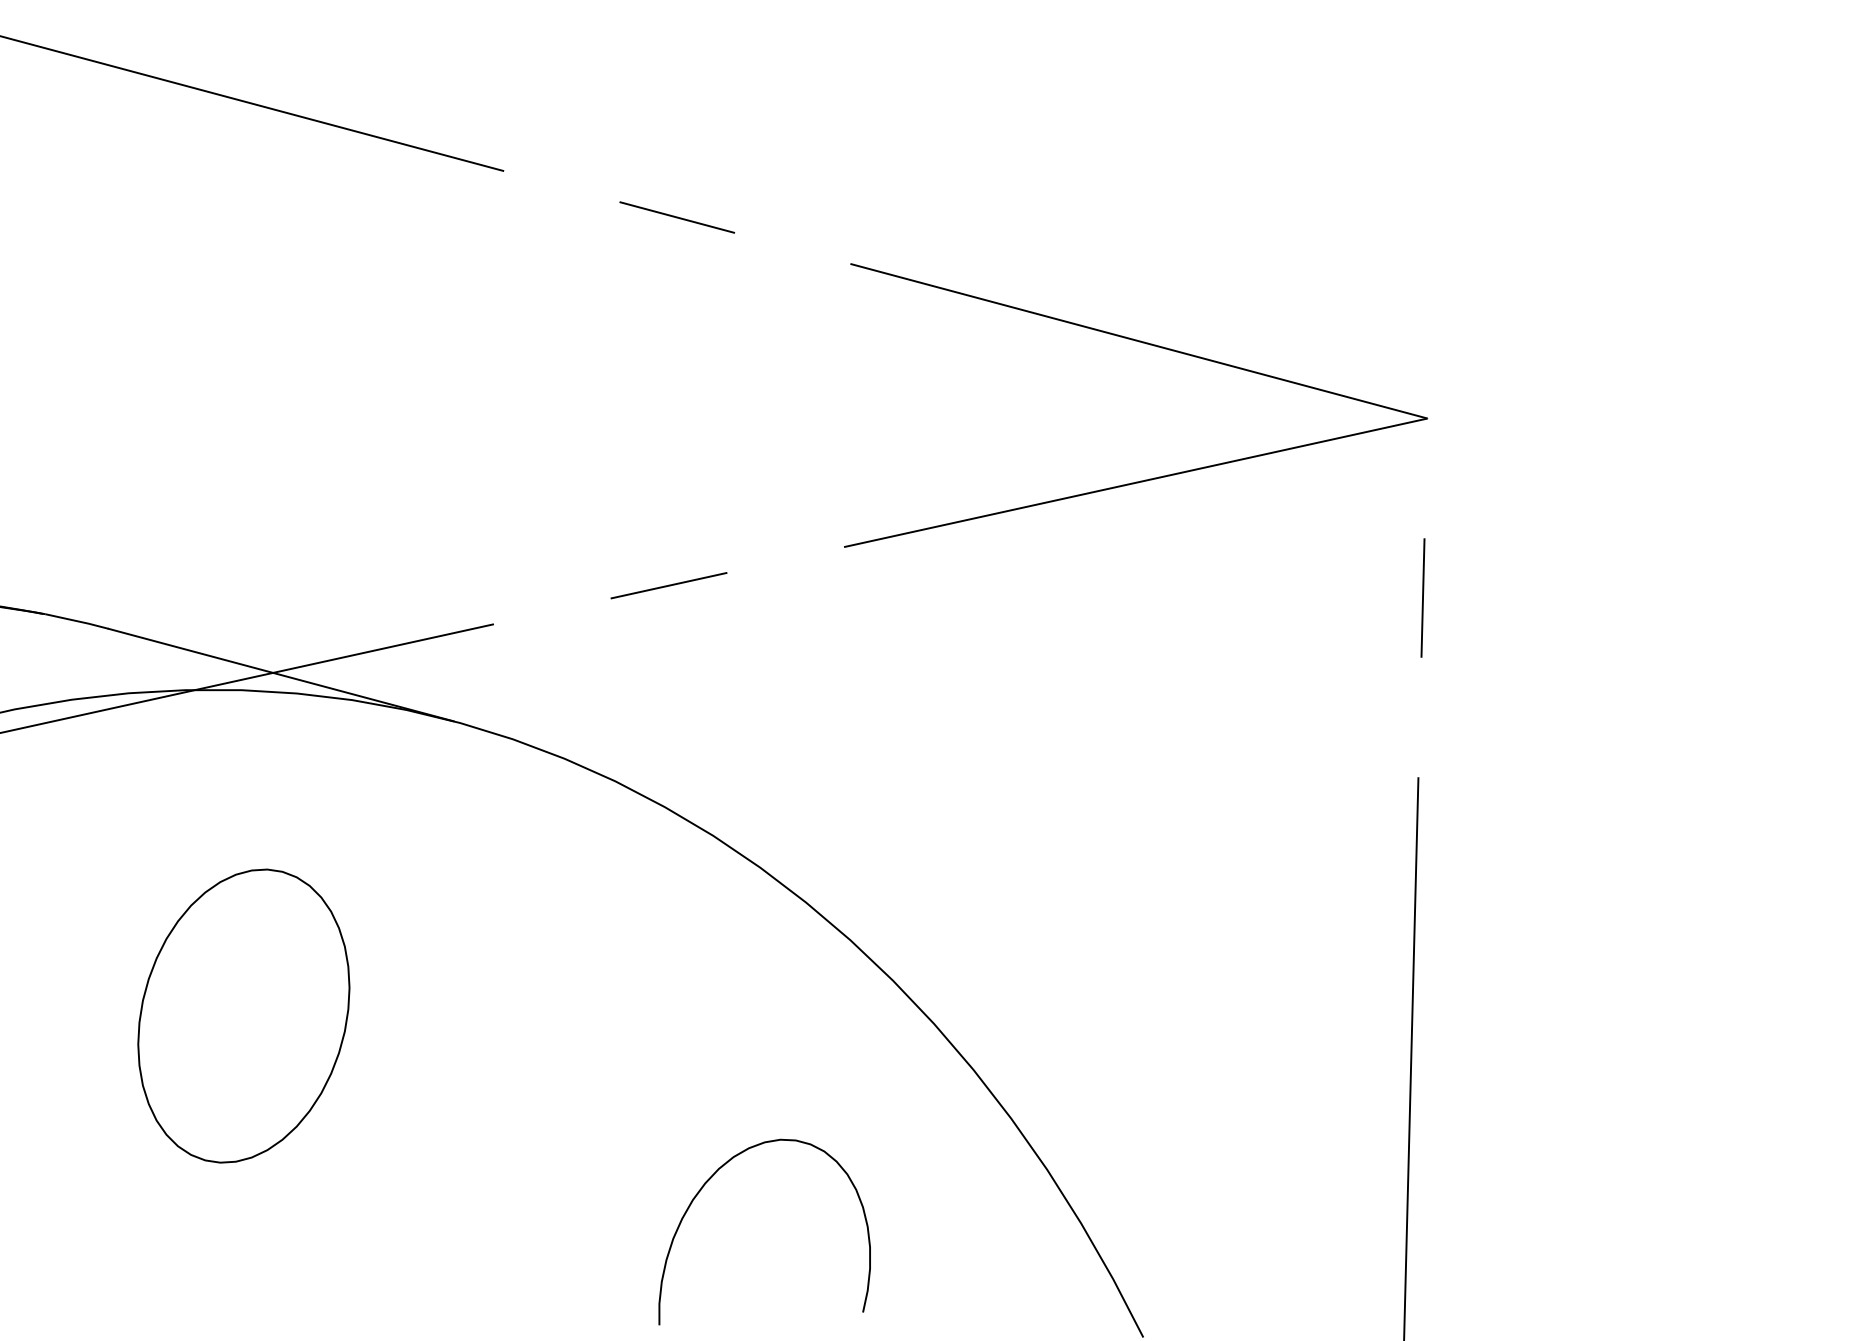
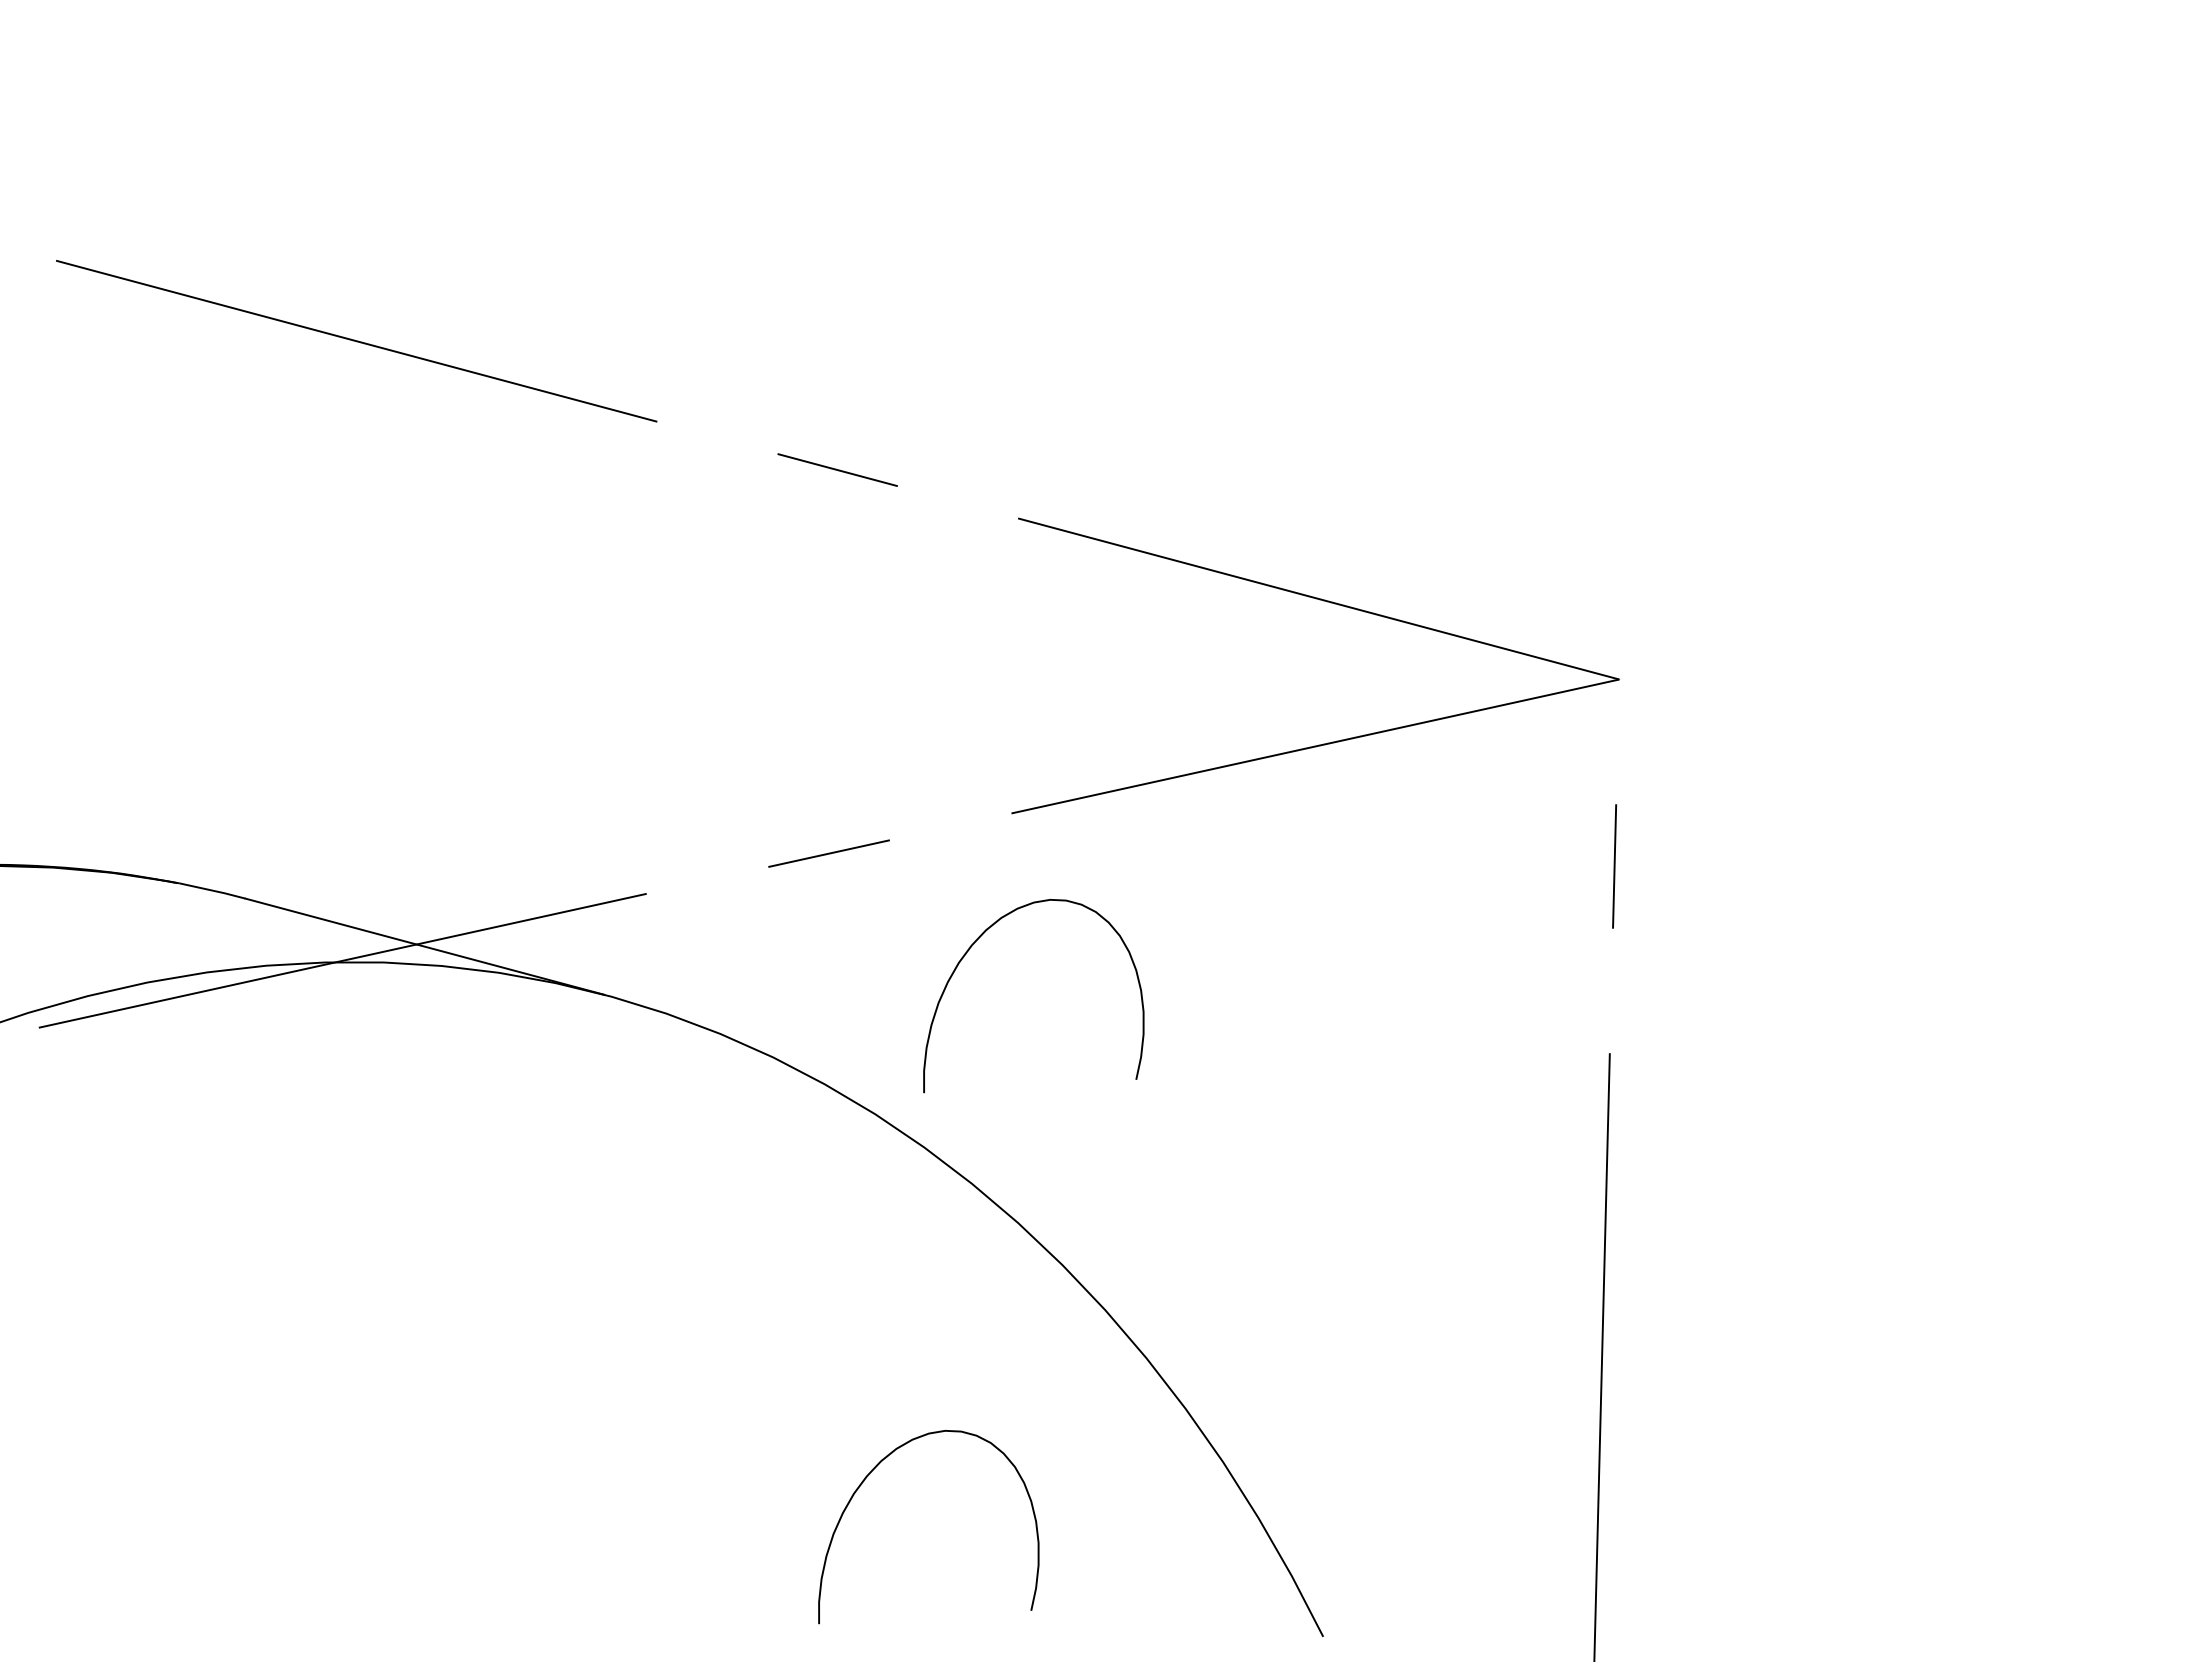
curve: (807, 673) -> (973, 945), added
part: (244, 1015) -> (386, 1301), removed

